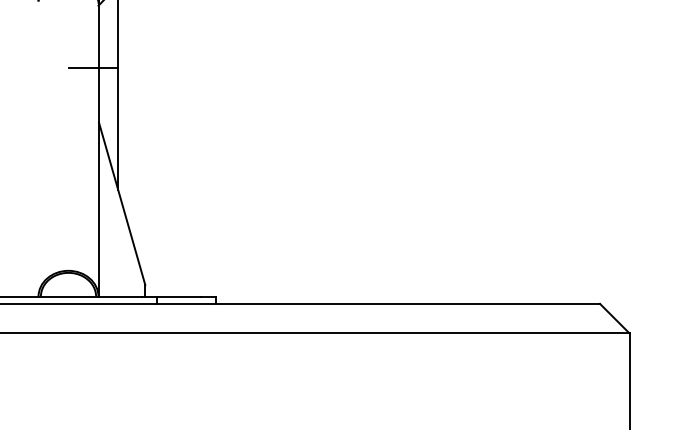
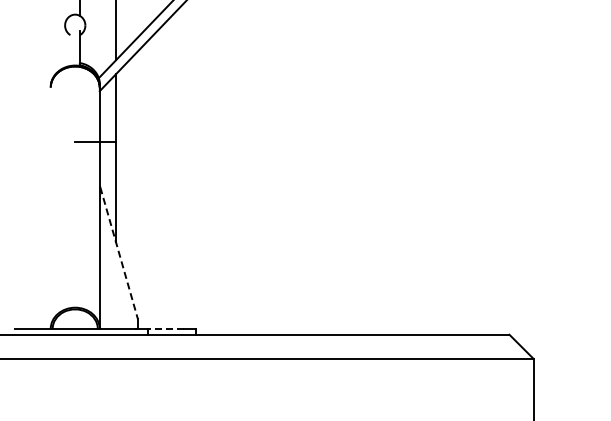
line: (122, 204) -> (119, 253), solid -> dashed
line: (178, 296) -> (165, 328), solid -> dashed

